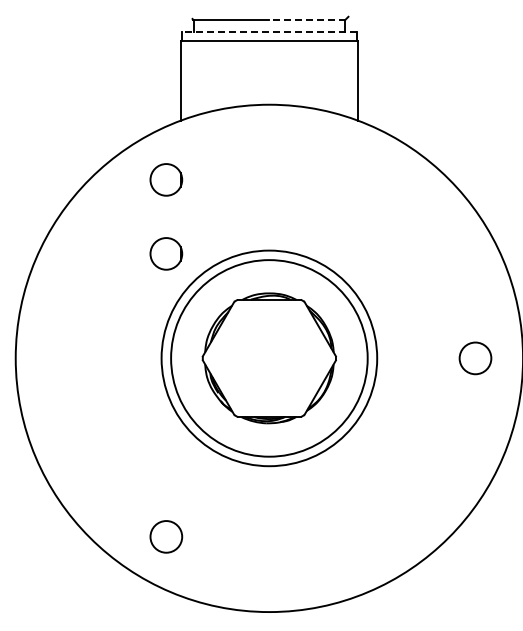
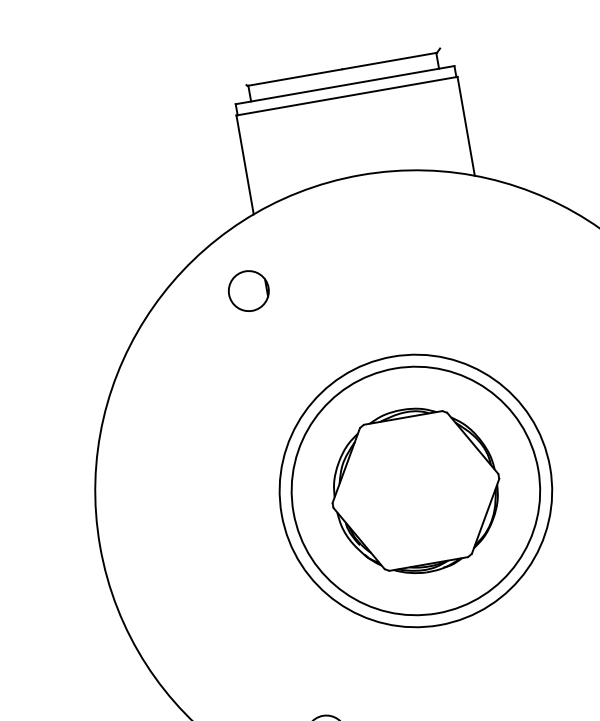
line: (306, 19) -> (388, 60), dashed -> solid
line: (269, 32) -> (345, 85), dashed -> solid
part: (166, 253) -> (265, 382), removed

